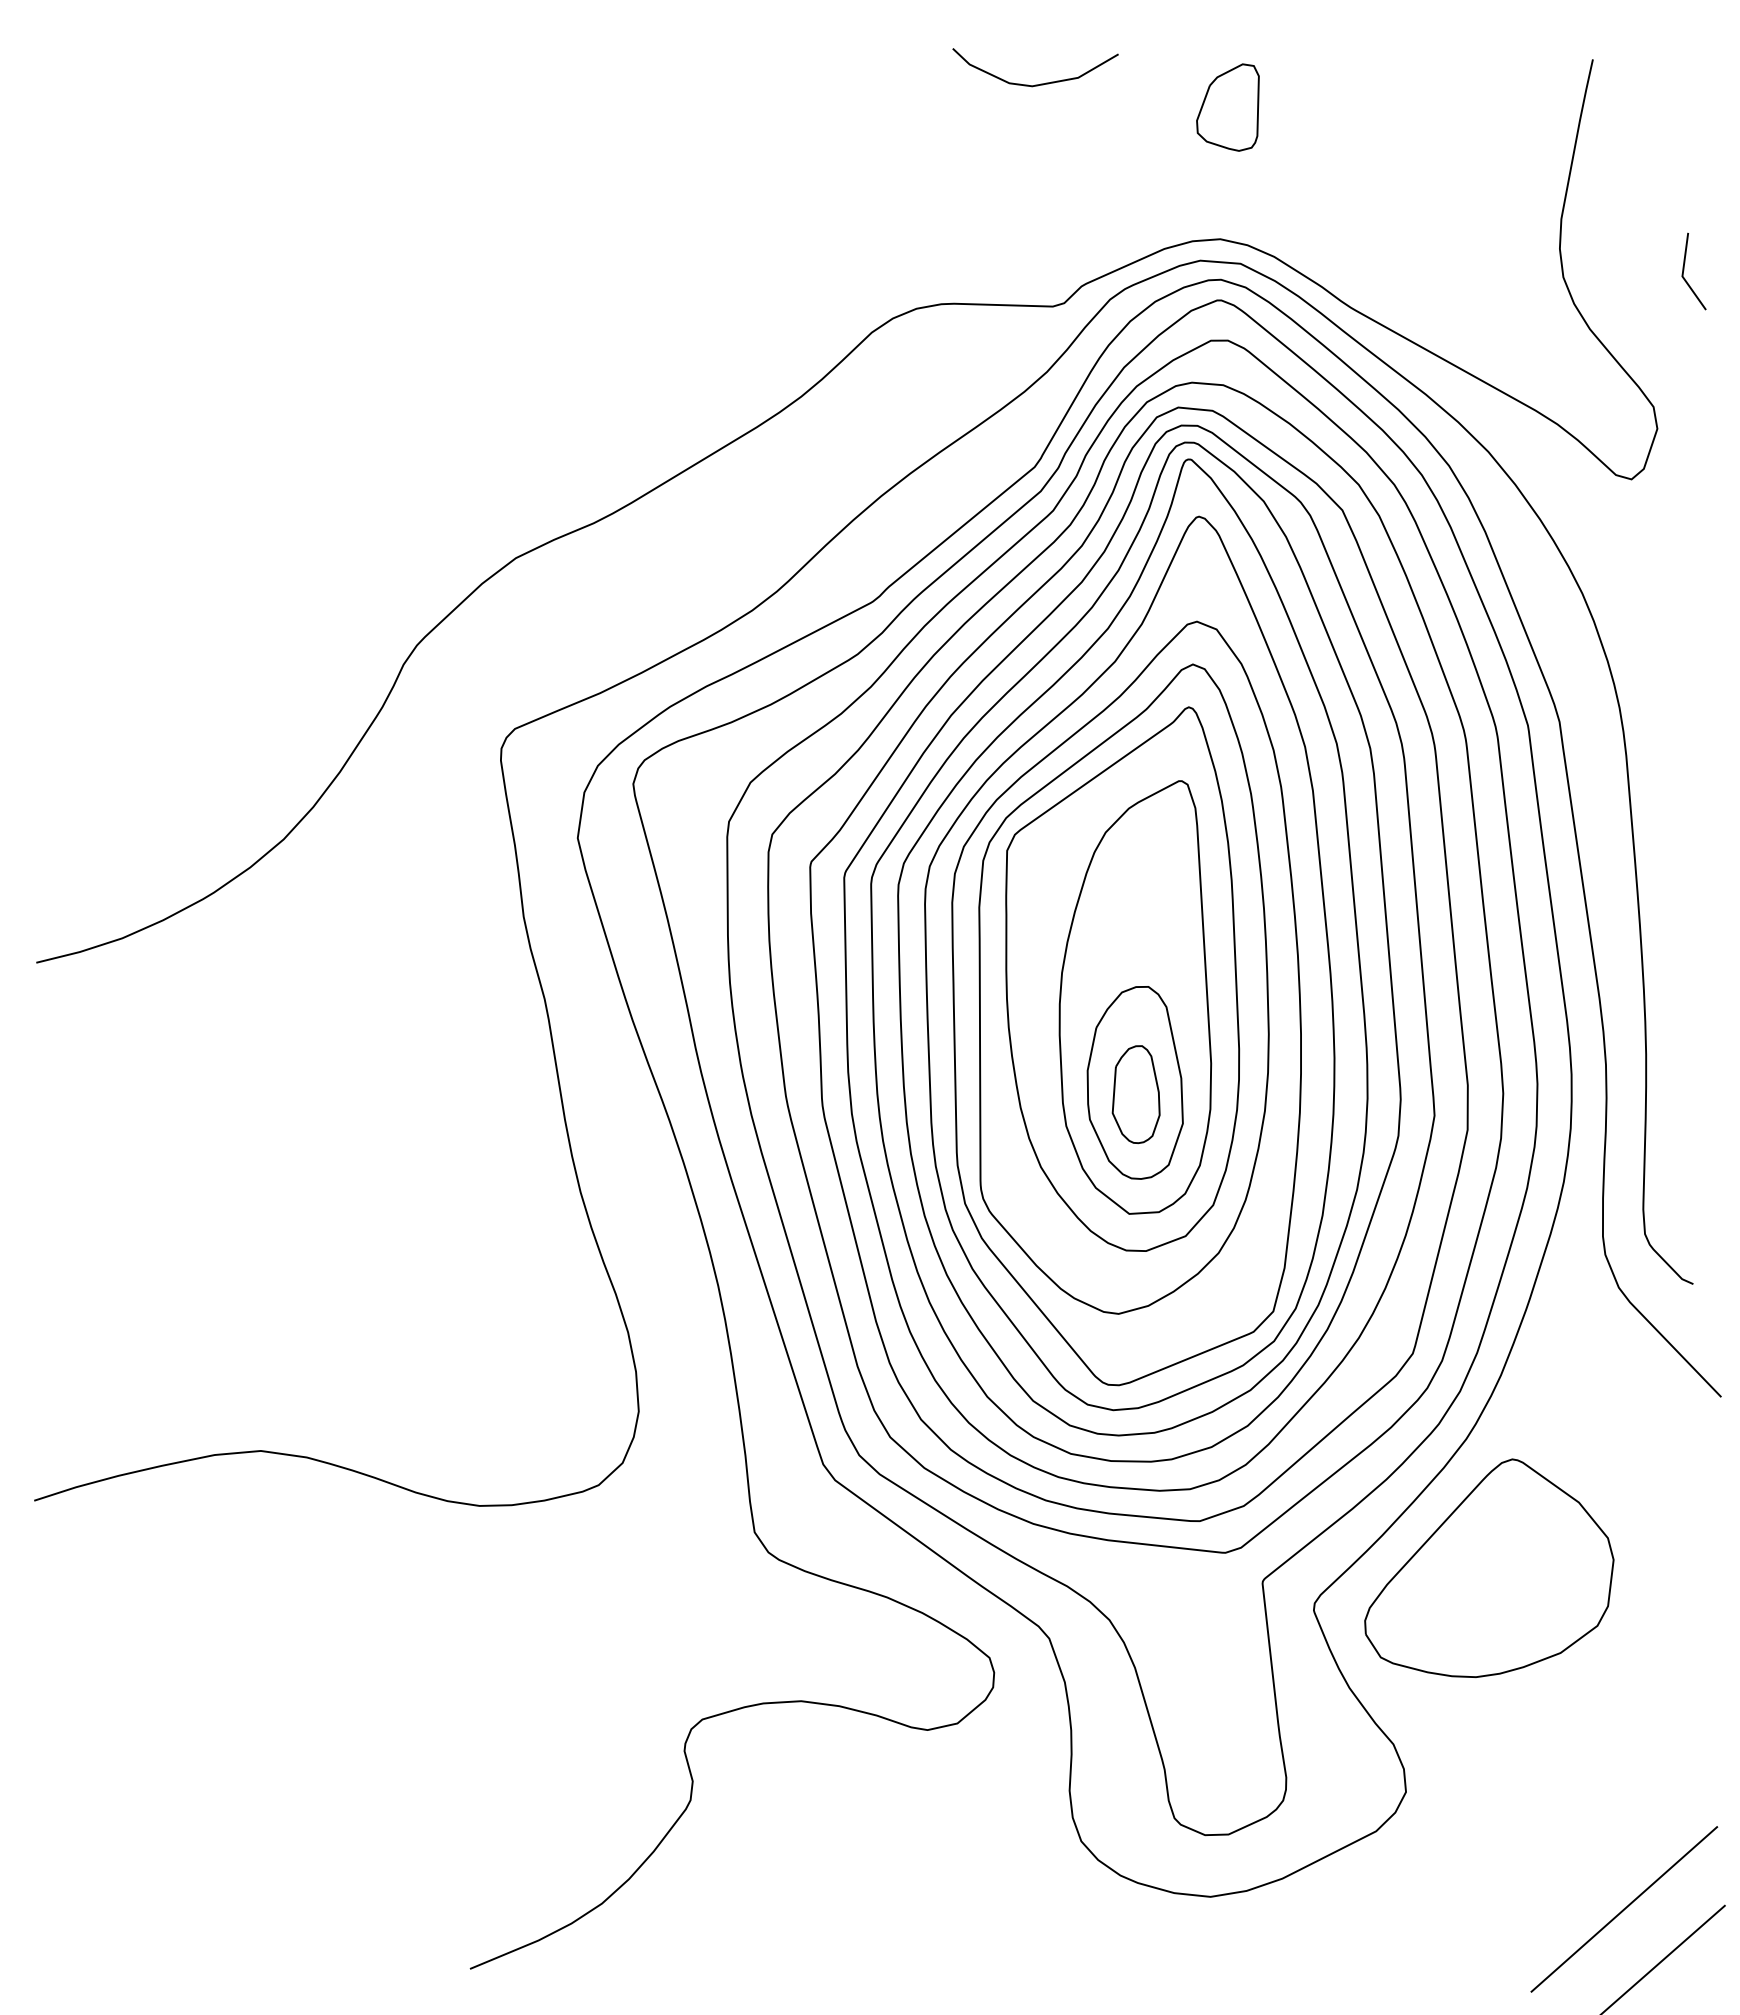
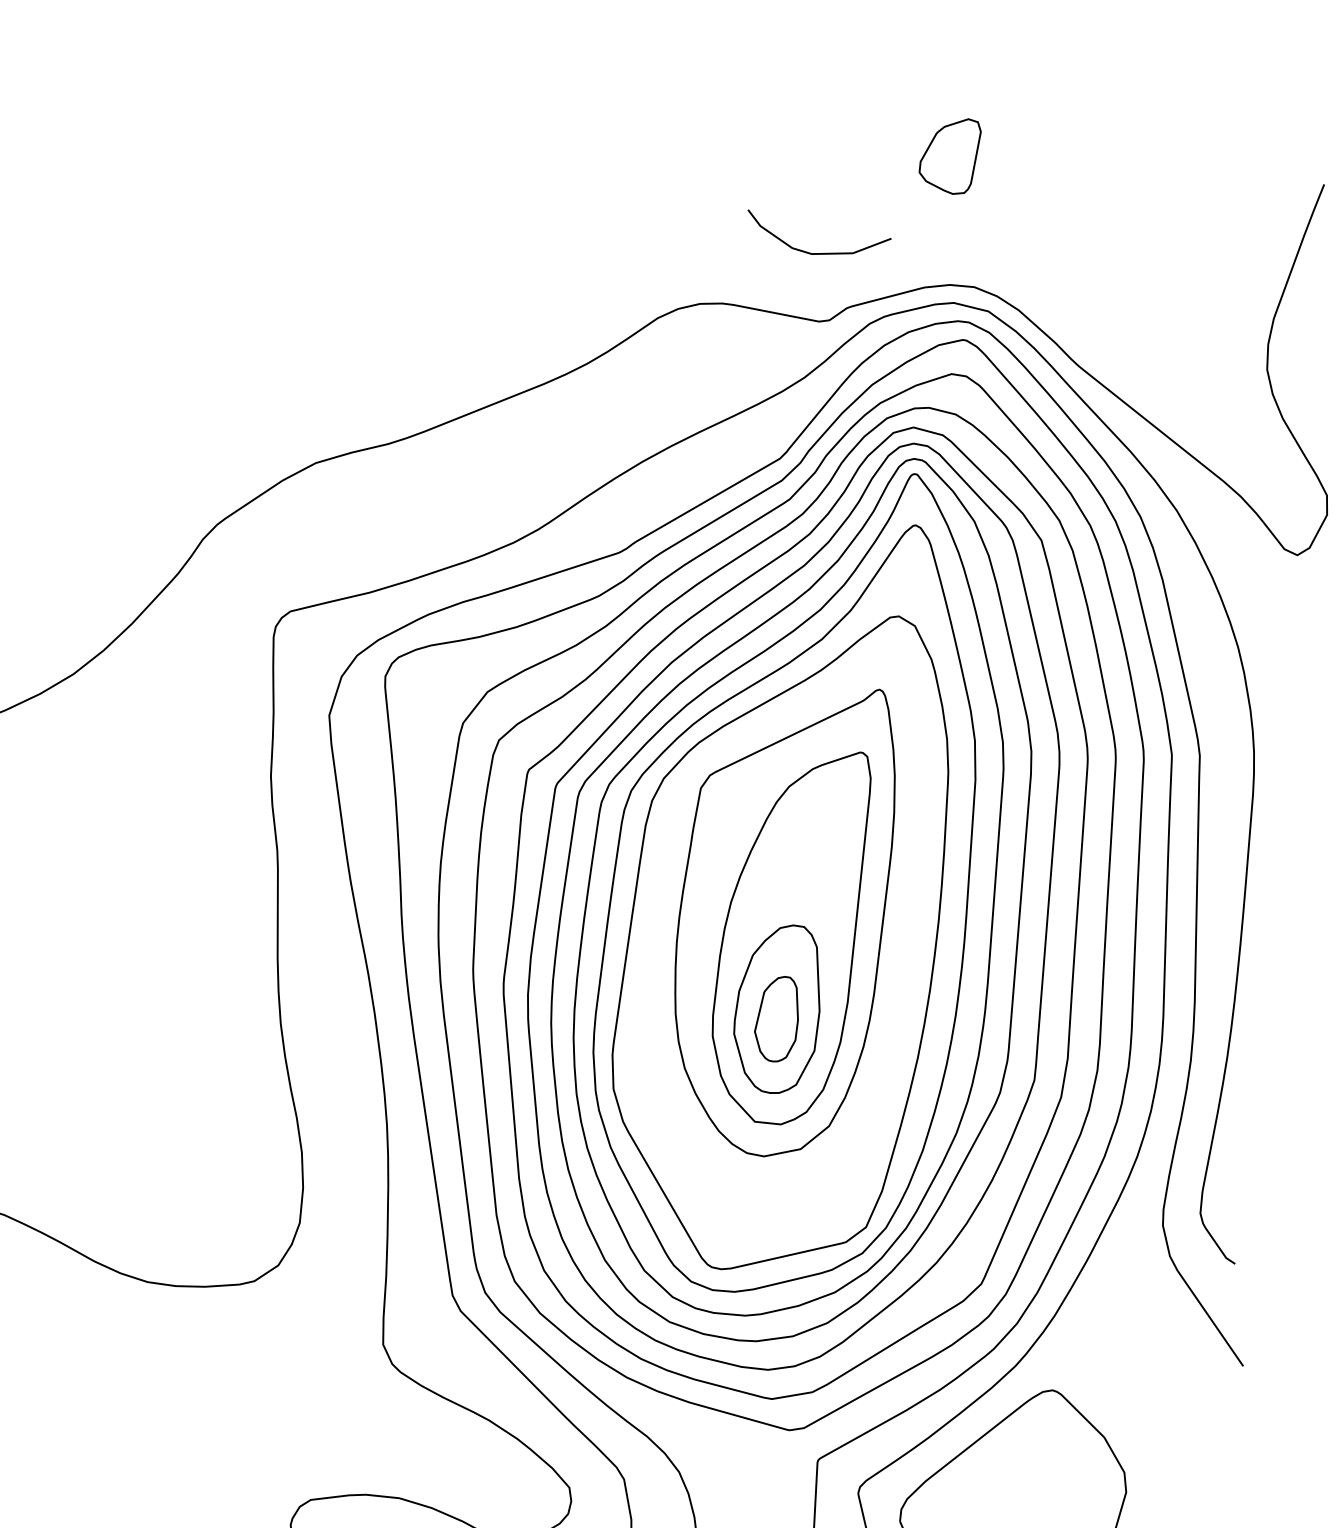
curve: (1040, 83) -> (819, 252), moved
part: (1227, 107) -> (949, 154), moved
part: (1123, 988) -> (782, 924), removed

